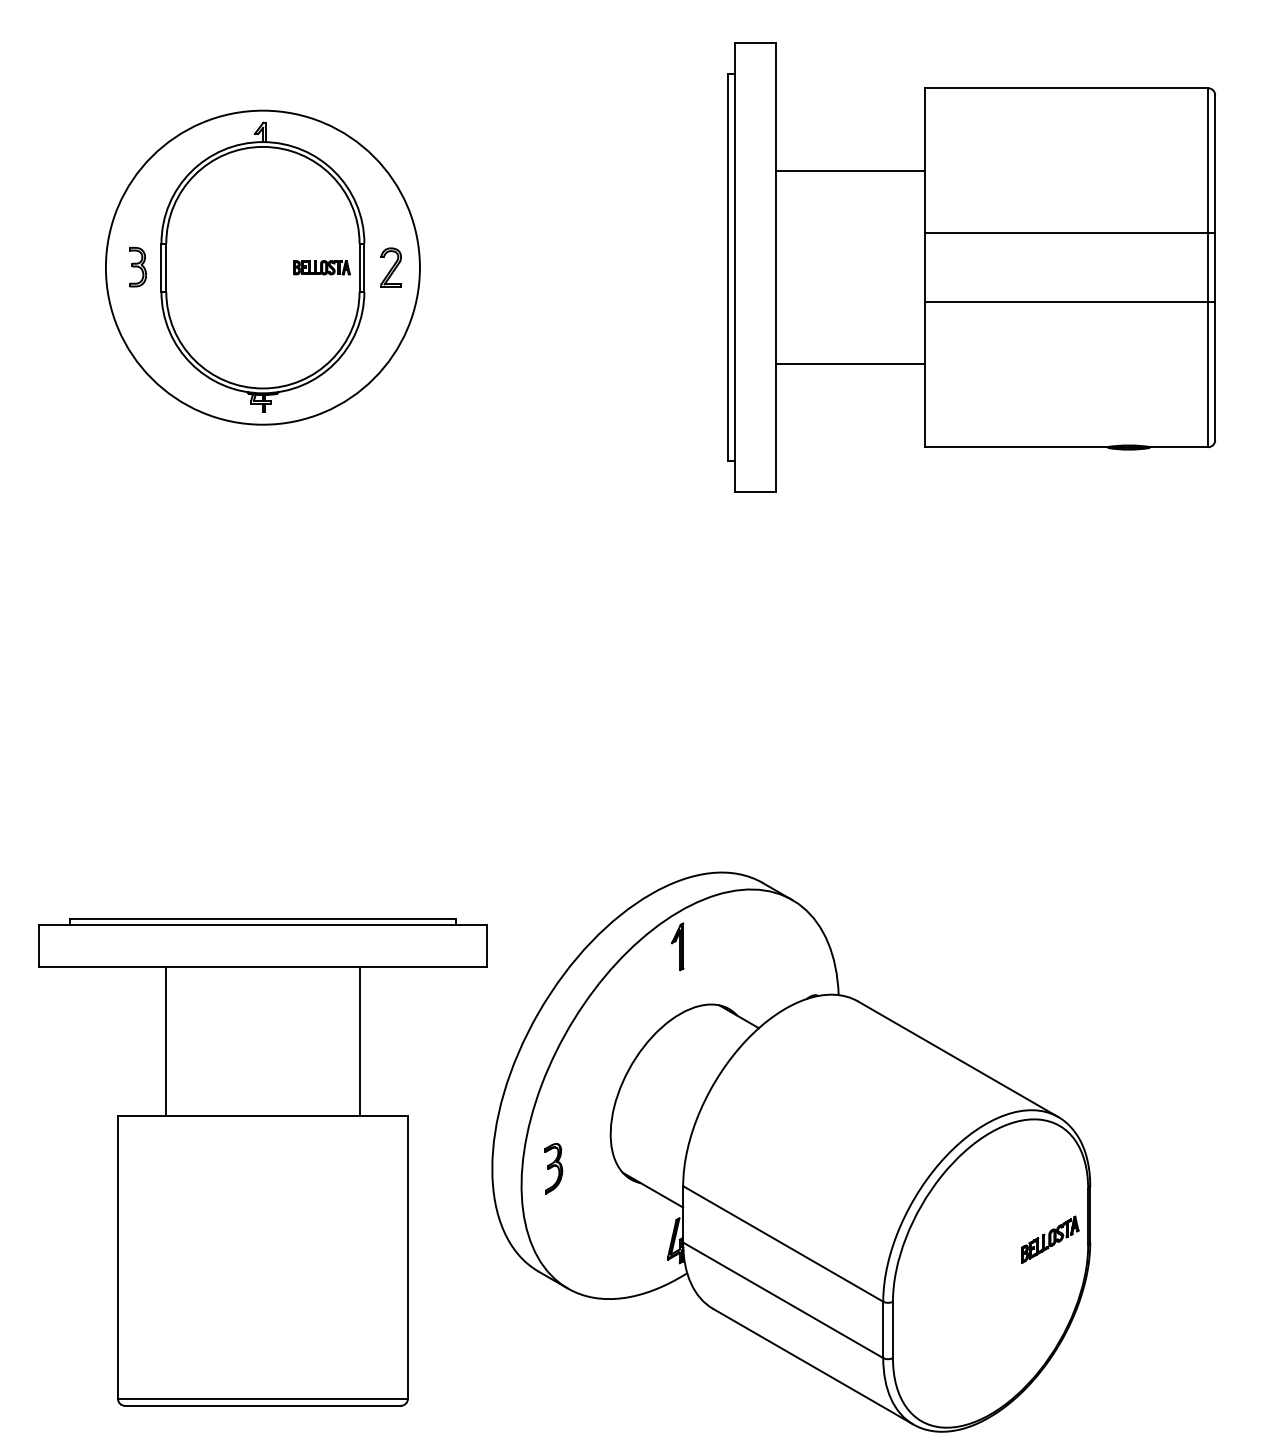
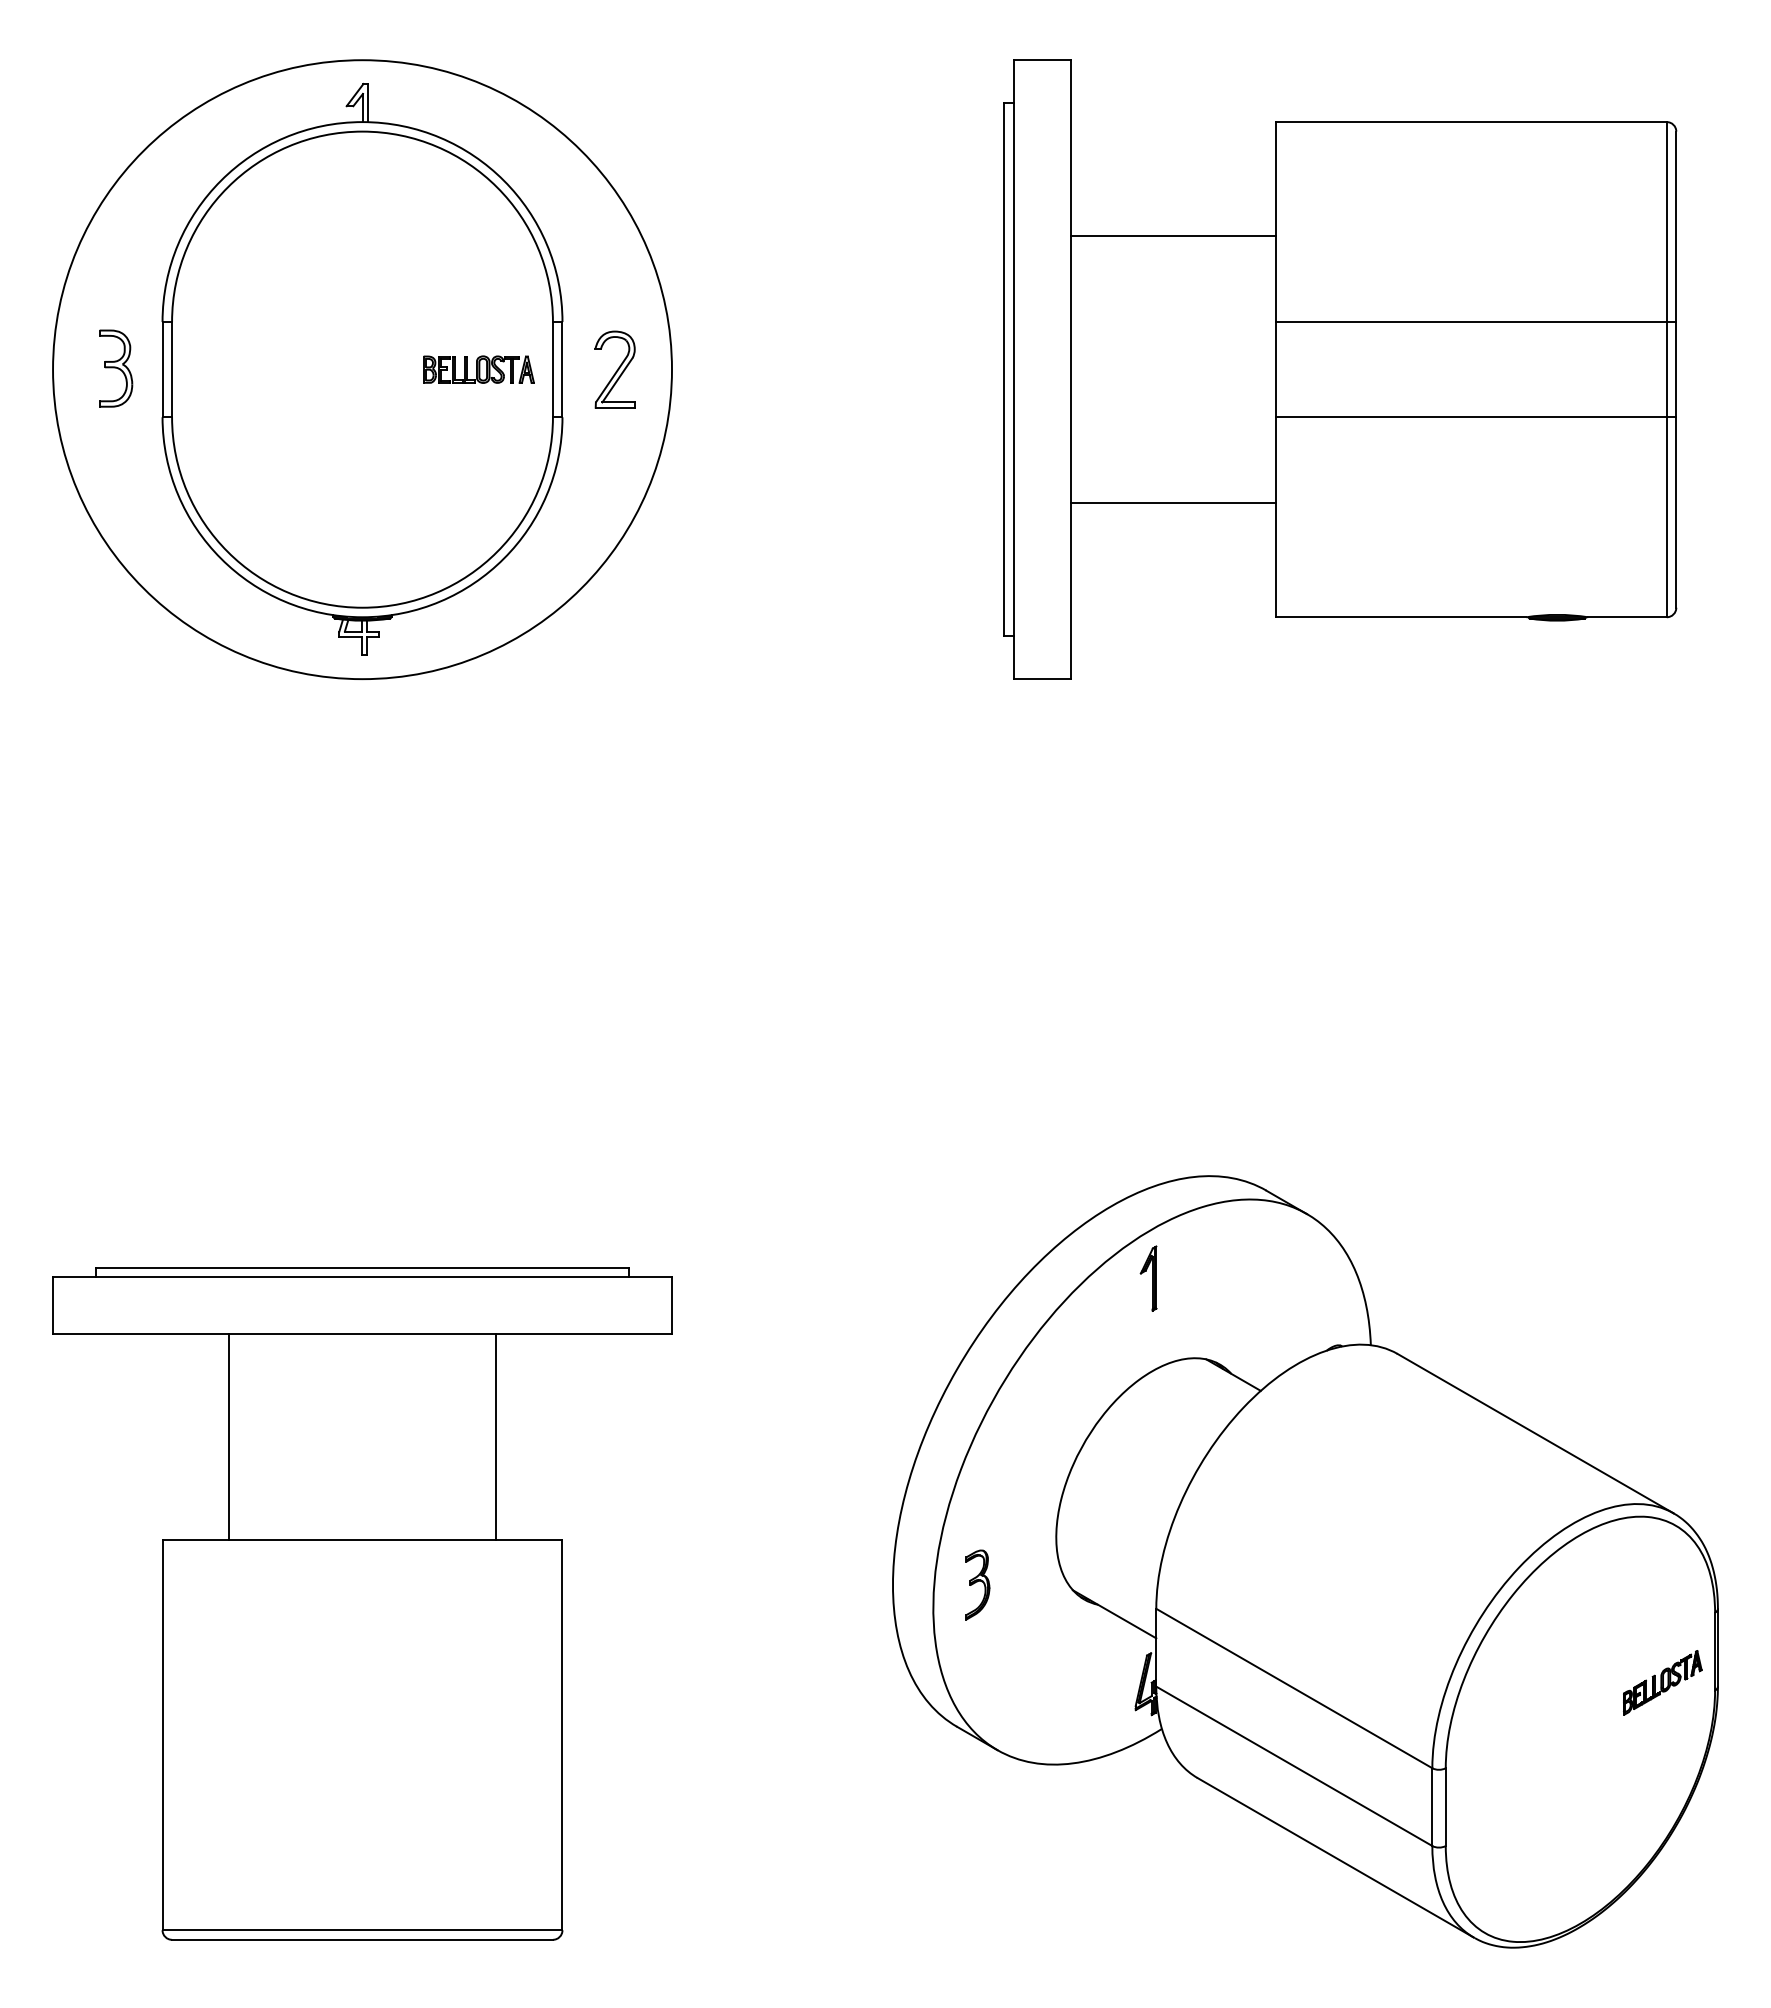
part: (262, 267) -> (362, 369), size x1.43
part: (791, 1151) -> (1305, 1561), moved

